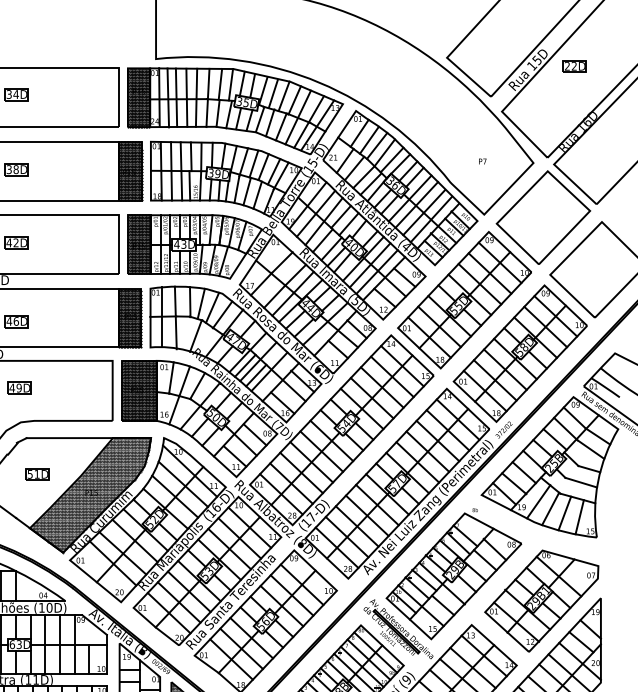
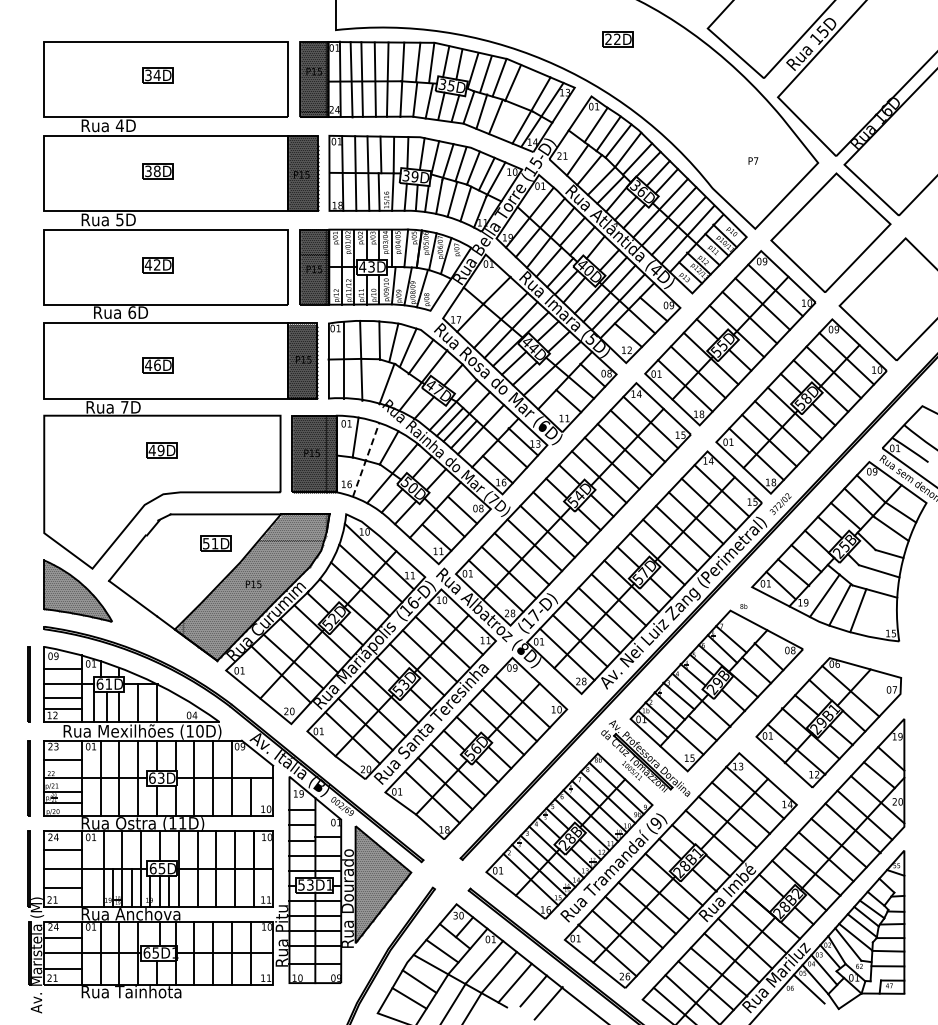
part: (574, 66) -> (617, 39), moved
line: (298, 117) -> (517, 104), removed
line: (179, 395) -> (366, 459), solid -> dashed
part: (37, 474) -> (215, 543), moved
line: (579, 517) -> (876, 615), removed

